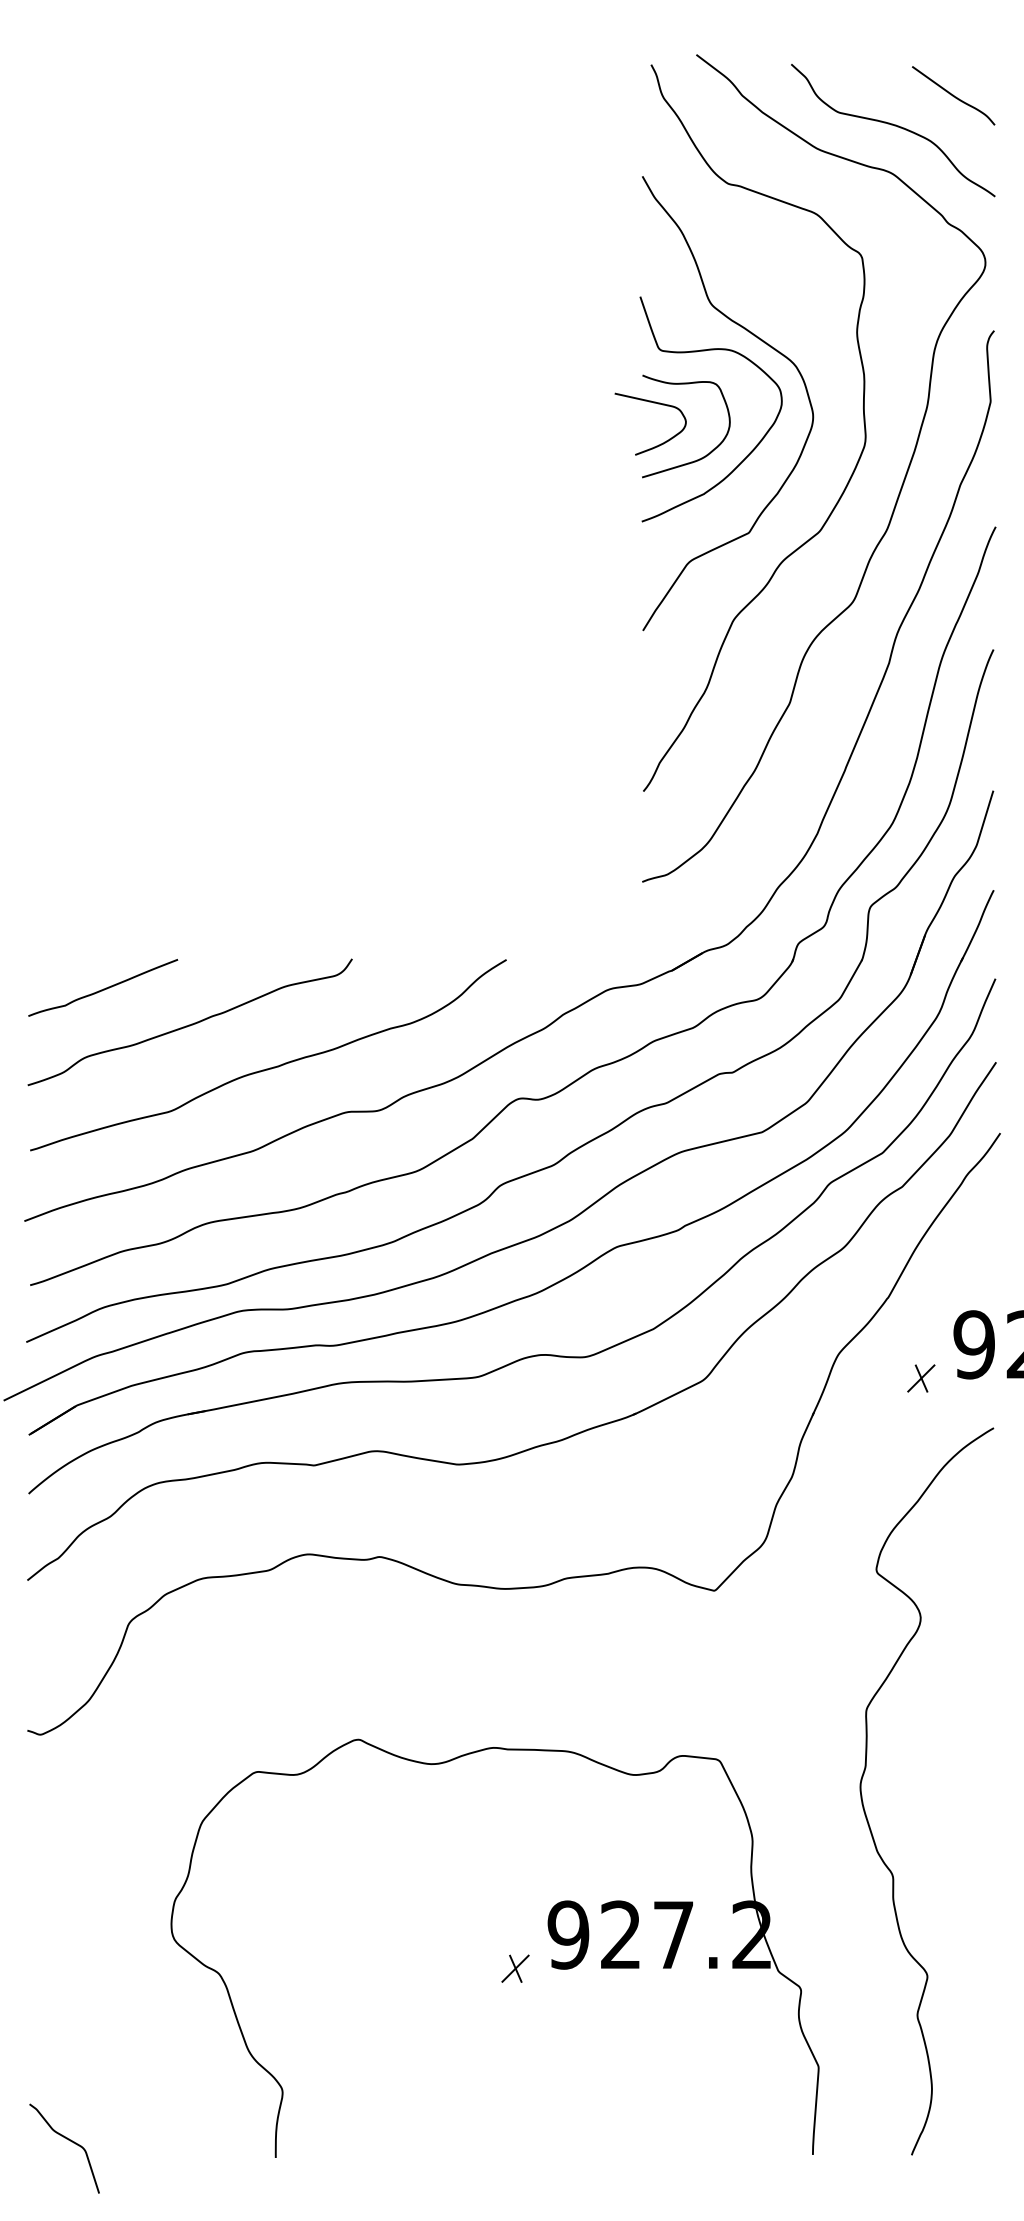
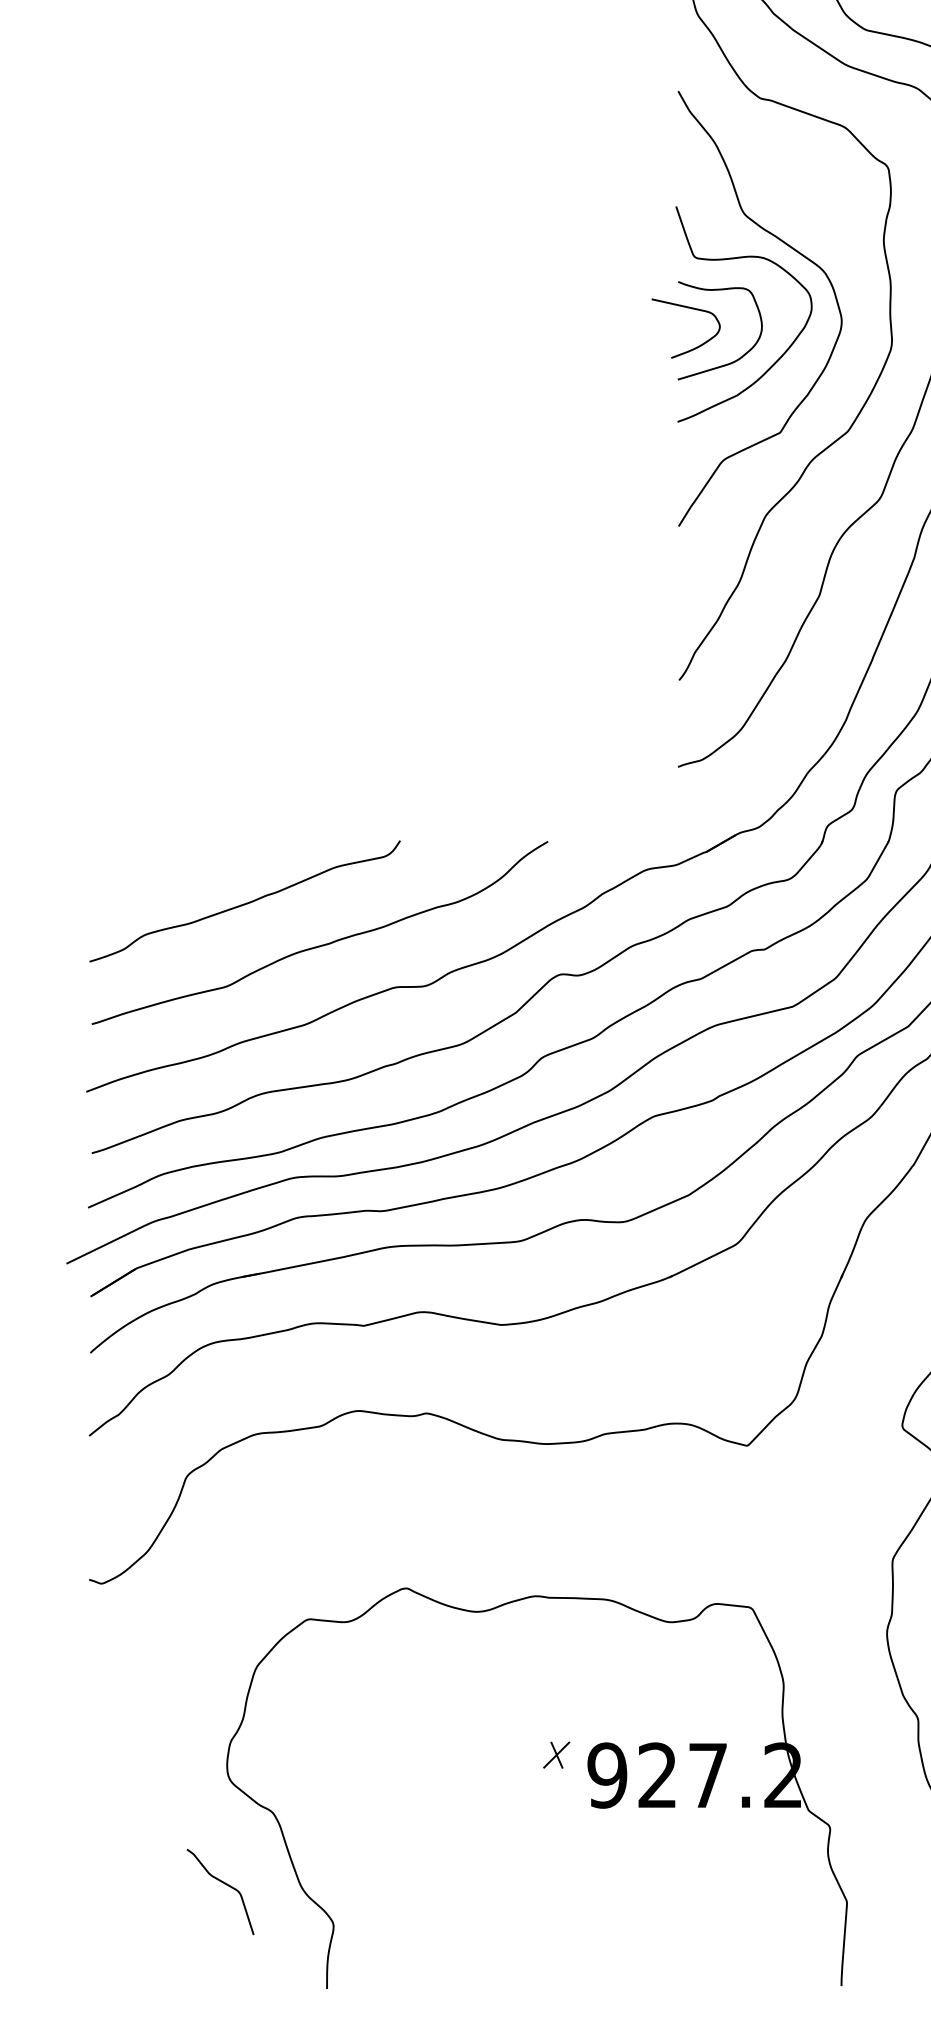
curve: (103, 988) -> (162, 869), removed
part: (515, 1968) -> (556, 1754), moved
curve: (68, 2140) -> (224, 1884), moved

